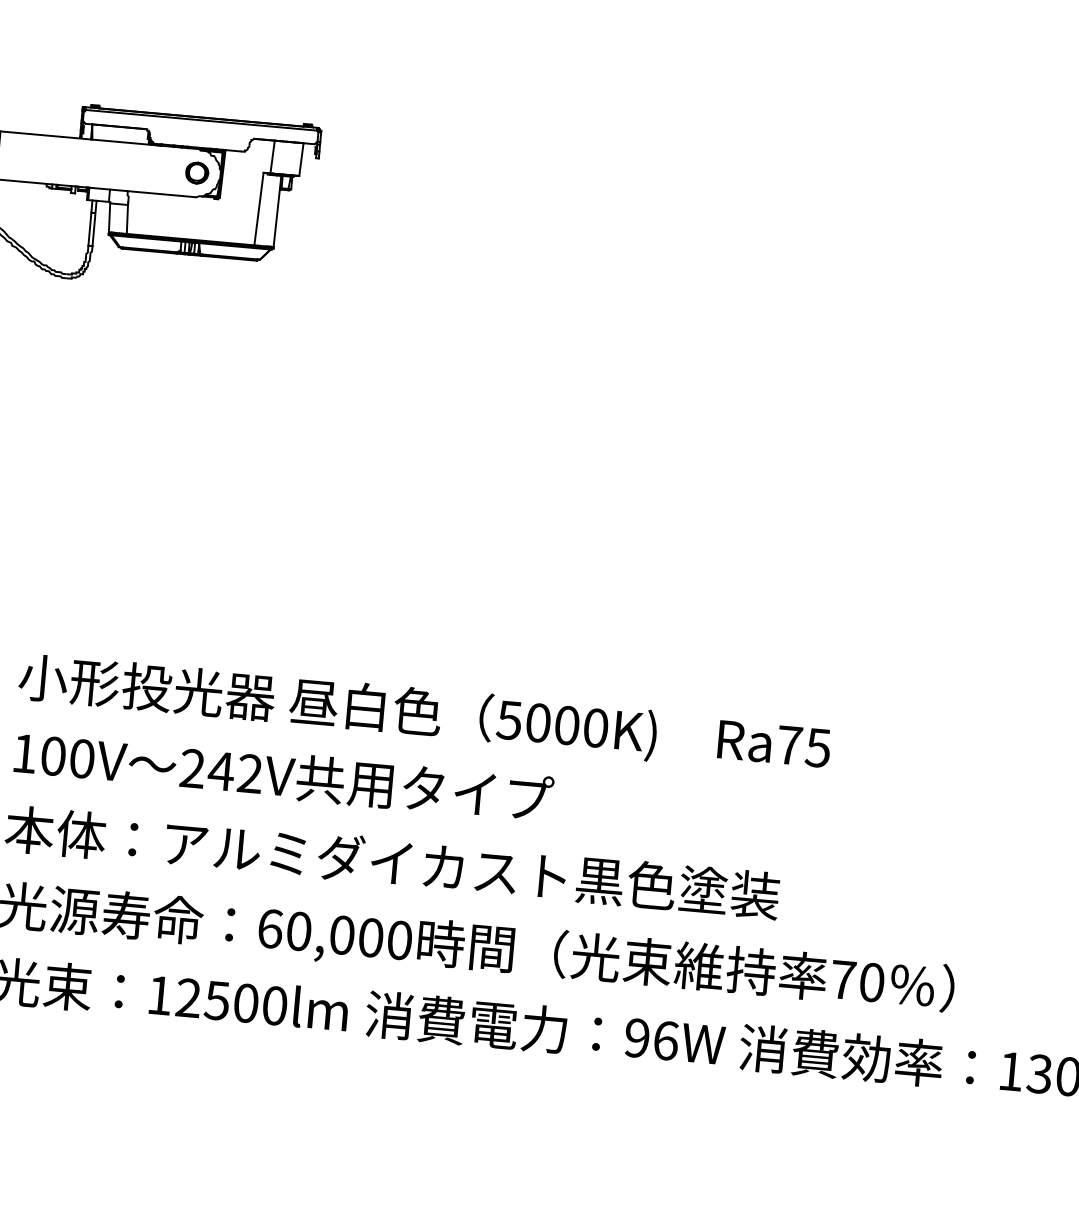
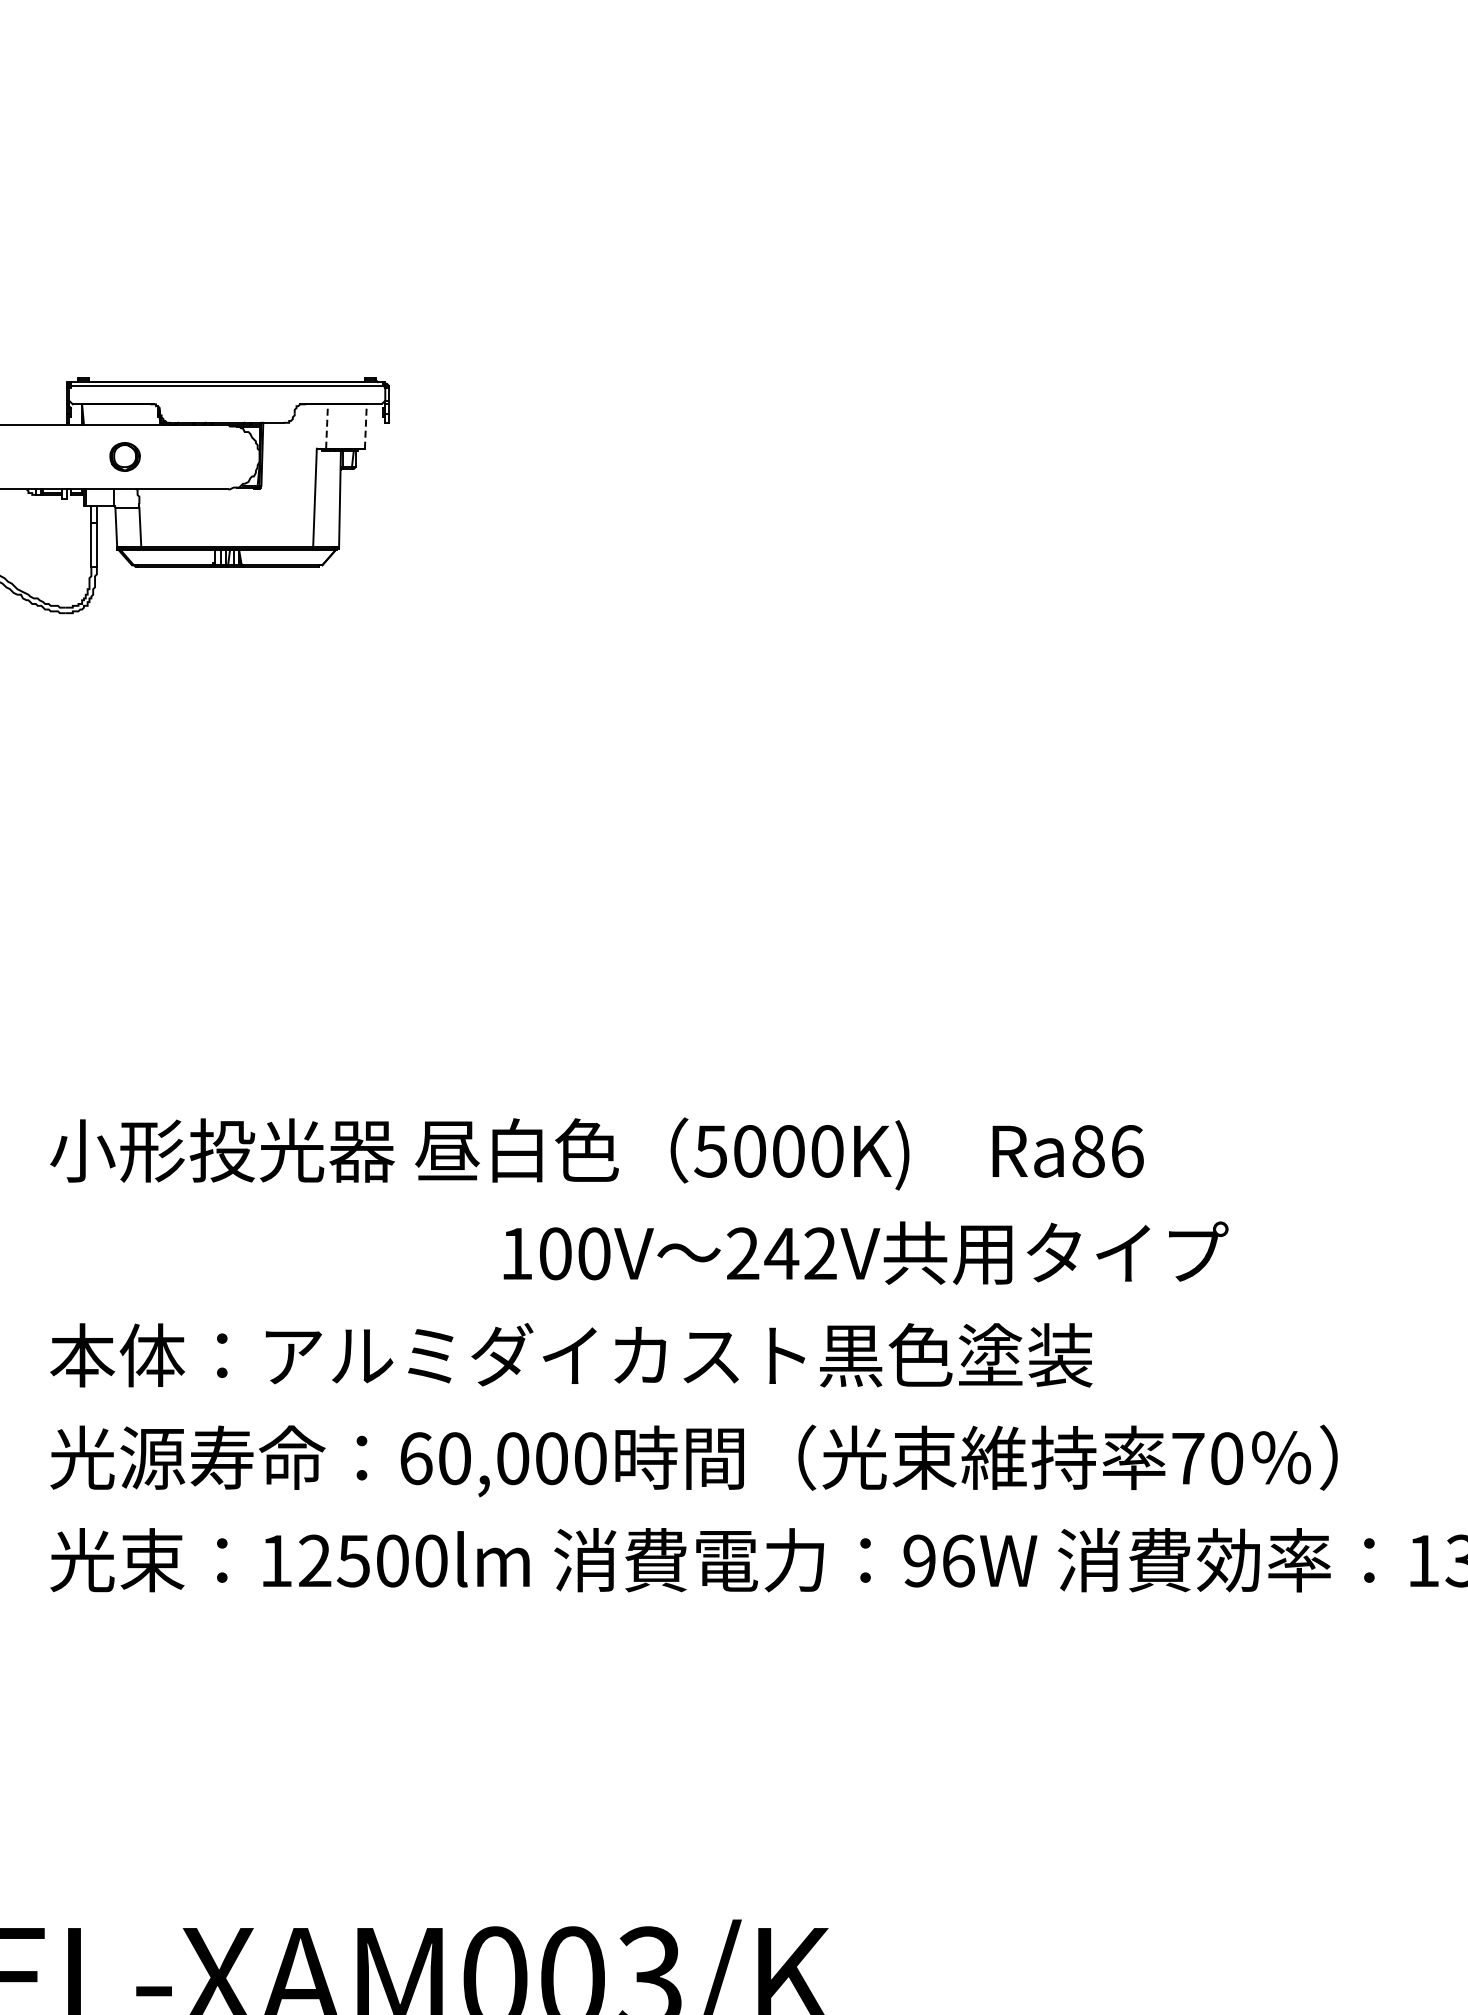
line: (272, 157) -> (327, 426), solid -> dashed
line: (301, 159) -> (365, 426), solid -> dashed
part: (196, 172) -> (124, 456), moved
text: (803, 746) -> (1107, 1151), Ra75 -> Ra86
text: (283, 776) -> (865, 1253), moved

